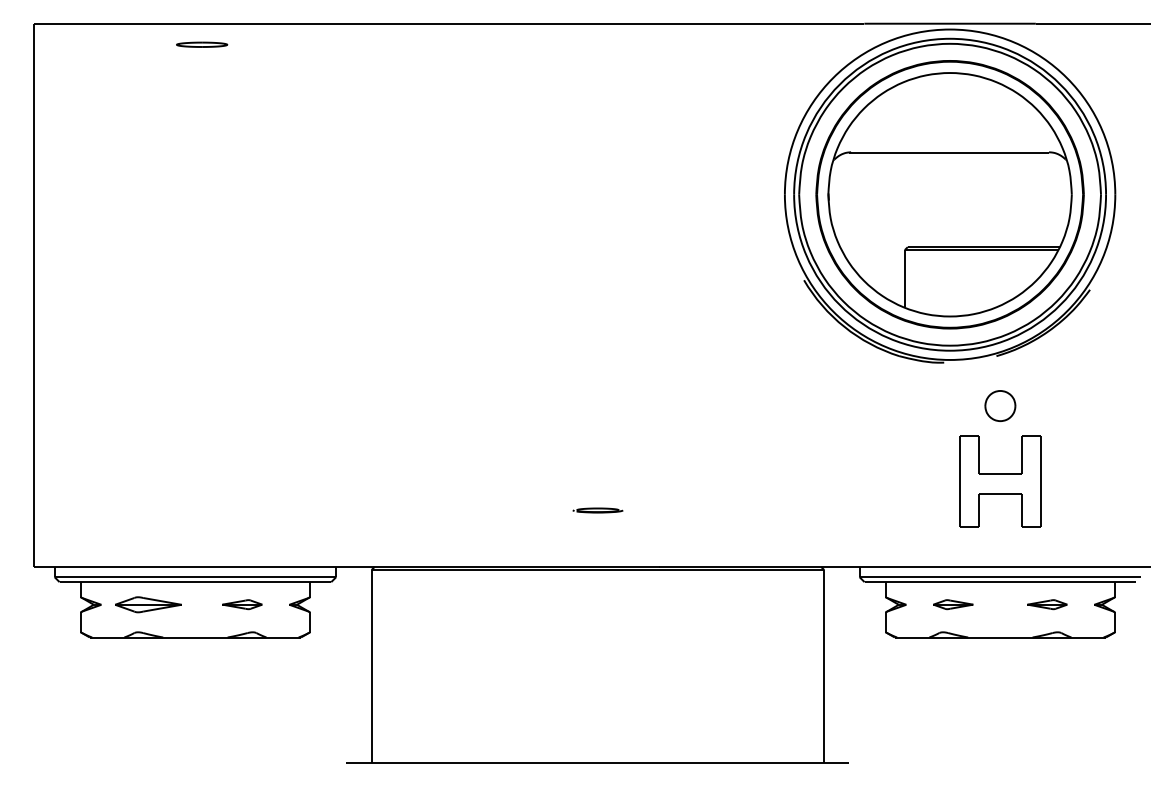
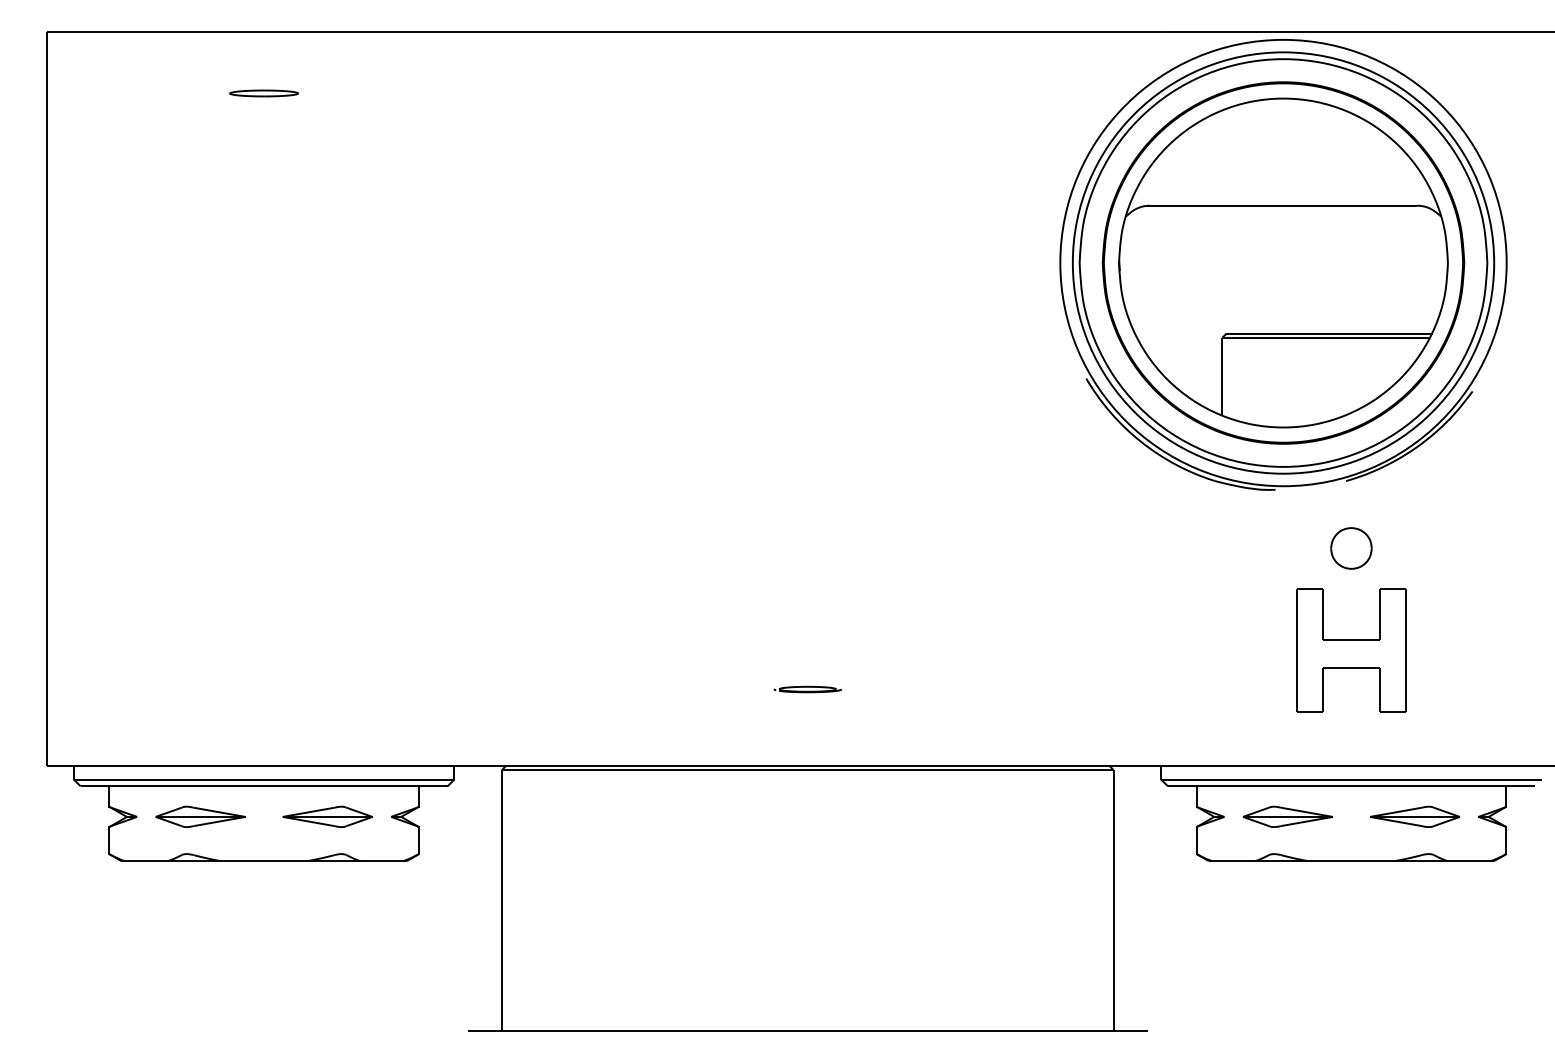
part: (201, 44) -> (263, 93), moved
part: (242, 604) -> (327, 816), size x1.67
part: (953, 604) -> (1287, 816), size x1.67
part: (1047, 604) -> (1414, 816), size x1.67

